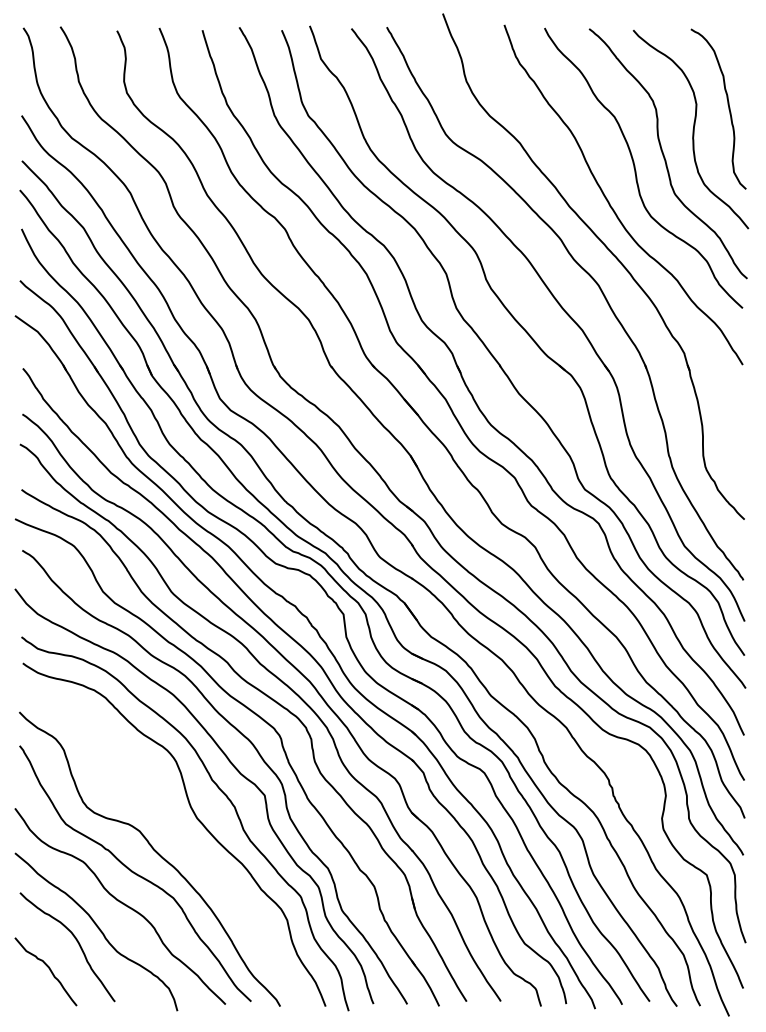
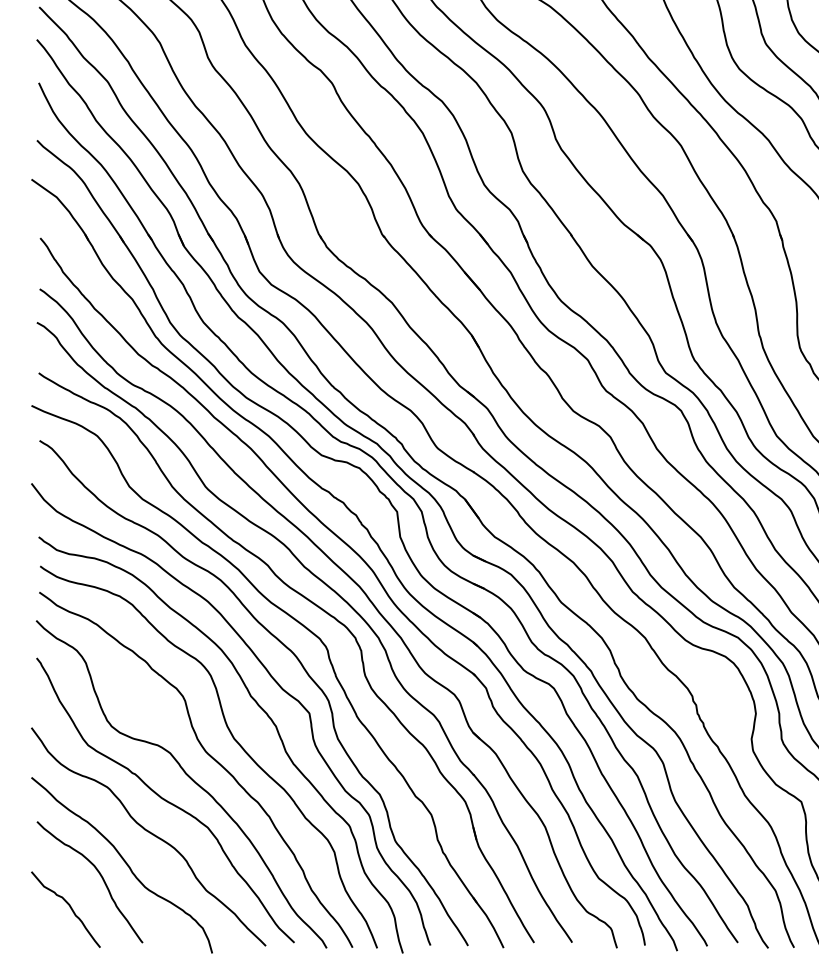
curve: (172, 832) -> (206, 754), added

